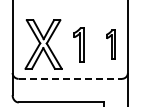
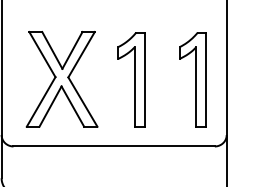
part: (78, 44) -> (130, 79), size x1.43
part: (110, 44) -> (192, 79), size x1.67
line: (70, 78) -> (114, 145), dashed -> solid

